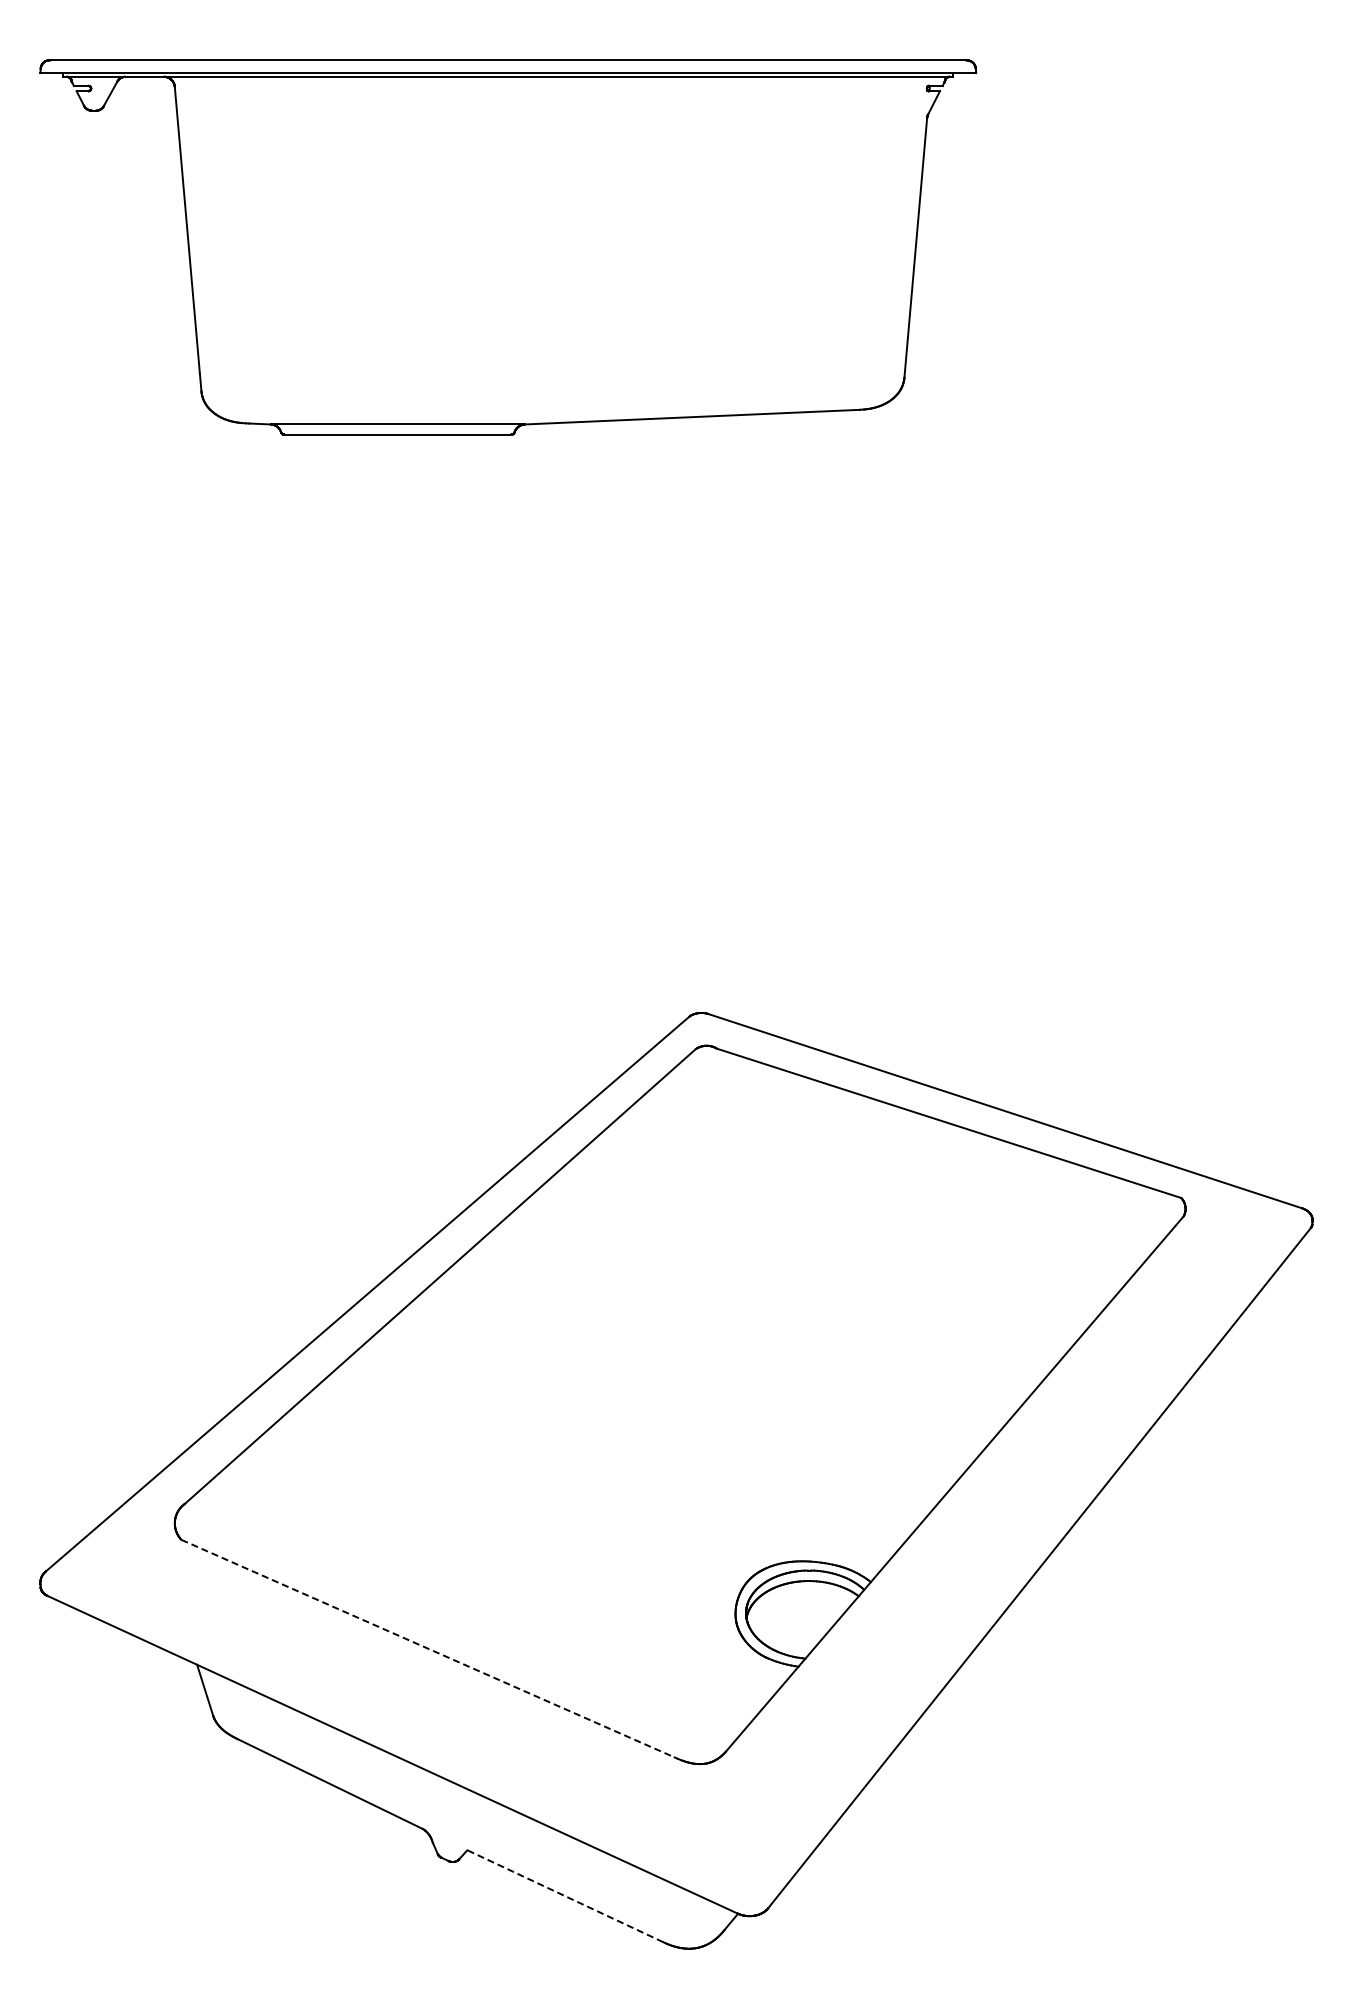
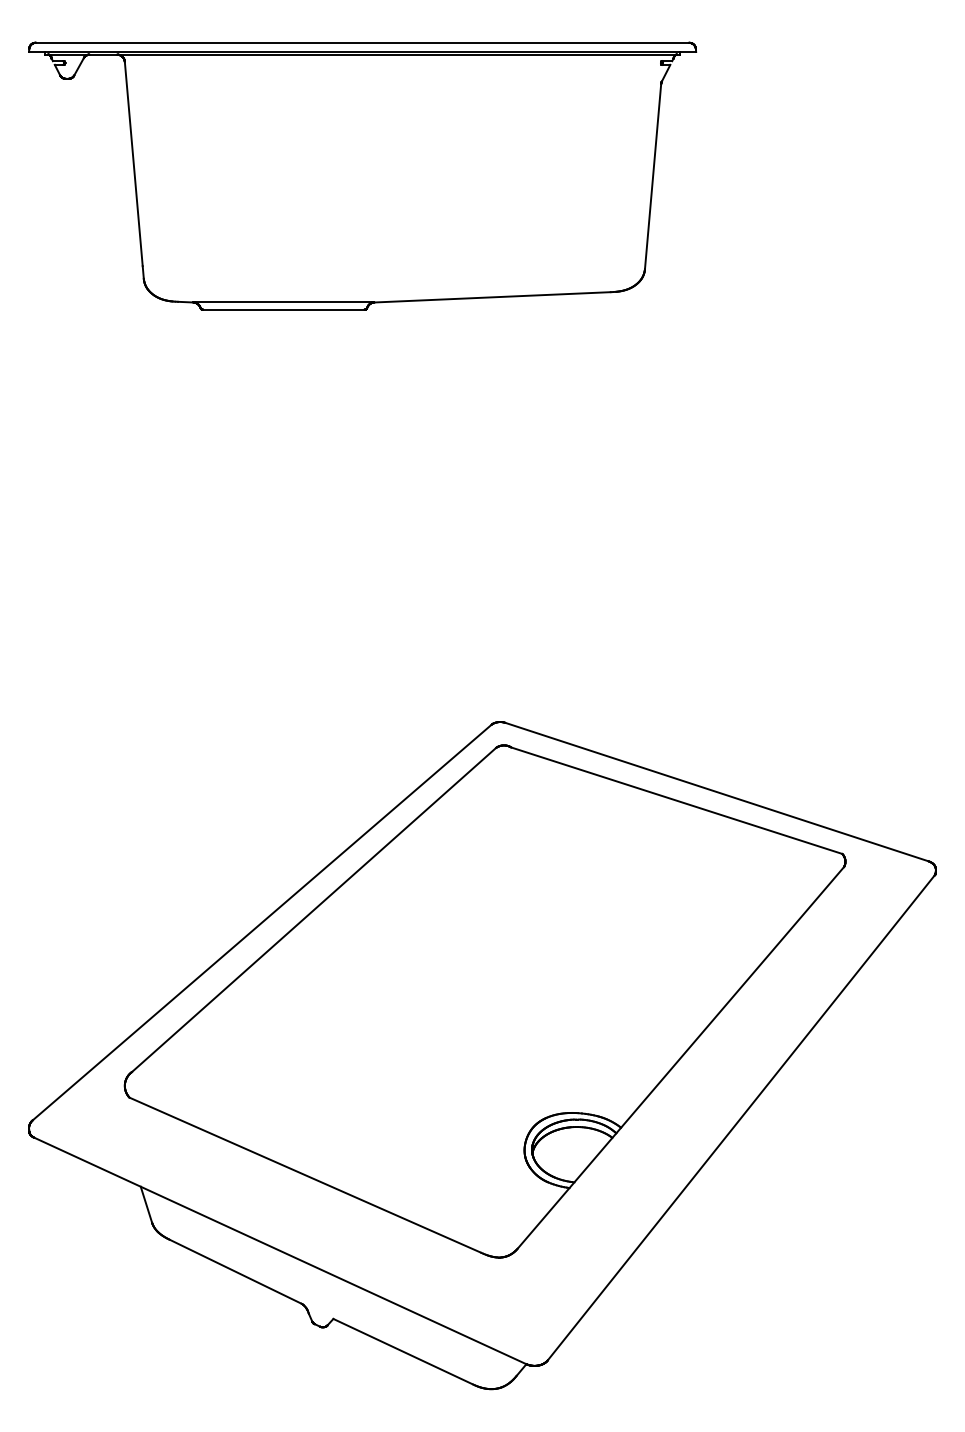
line: (428, 1648) -> (305, 1175), dashed -> solid
line: (564, 1896) -> (402, 1351), dashed -> solid

